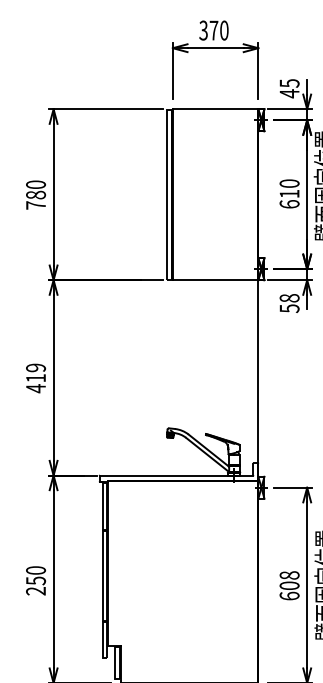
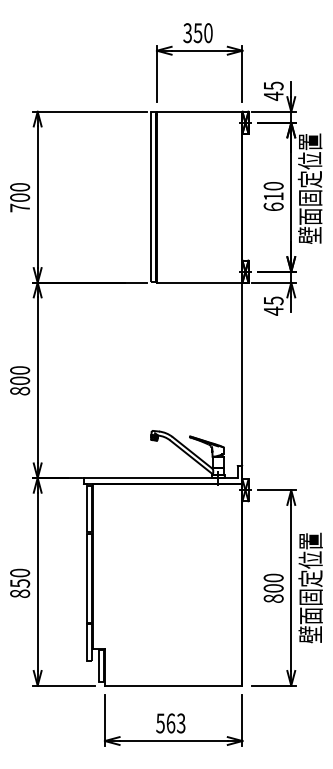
text: (213, 30) -> (197, 33), 370 -> 350
text: (35, 194) -> (19, 197), 780 -> 700
text: (289, 302) -> (273, 305), 58 -> 45
text: (36, 377) -> (20, 380), 419 -> 800
text: (289, 584) -> (273, 587), 608 -> 800
text: (36, 590) -> (20, 593), 250 -> 850

